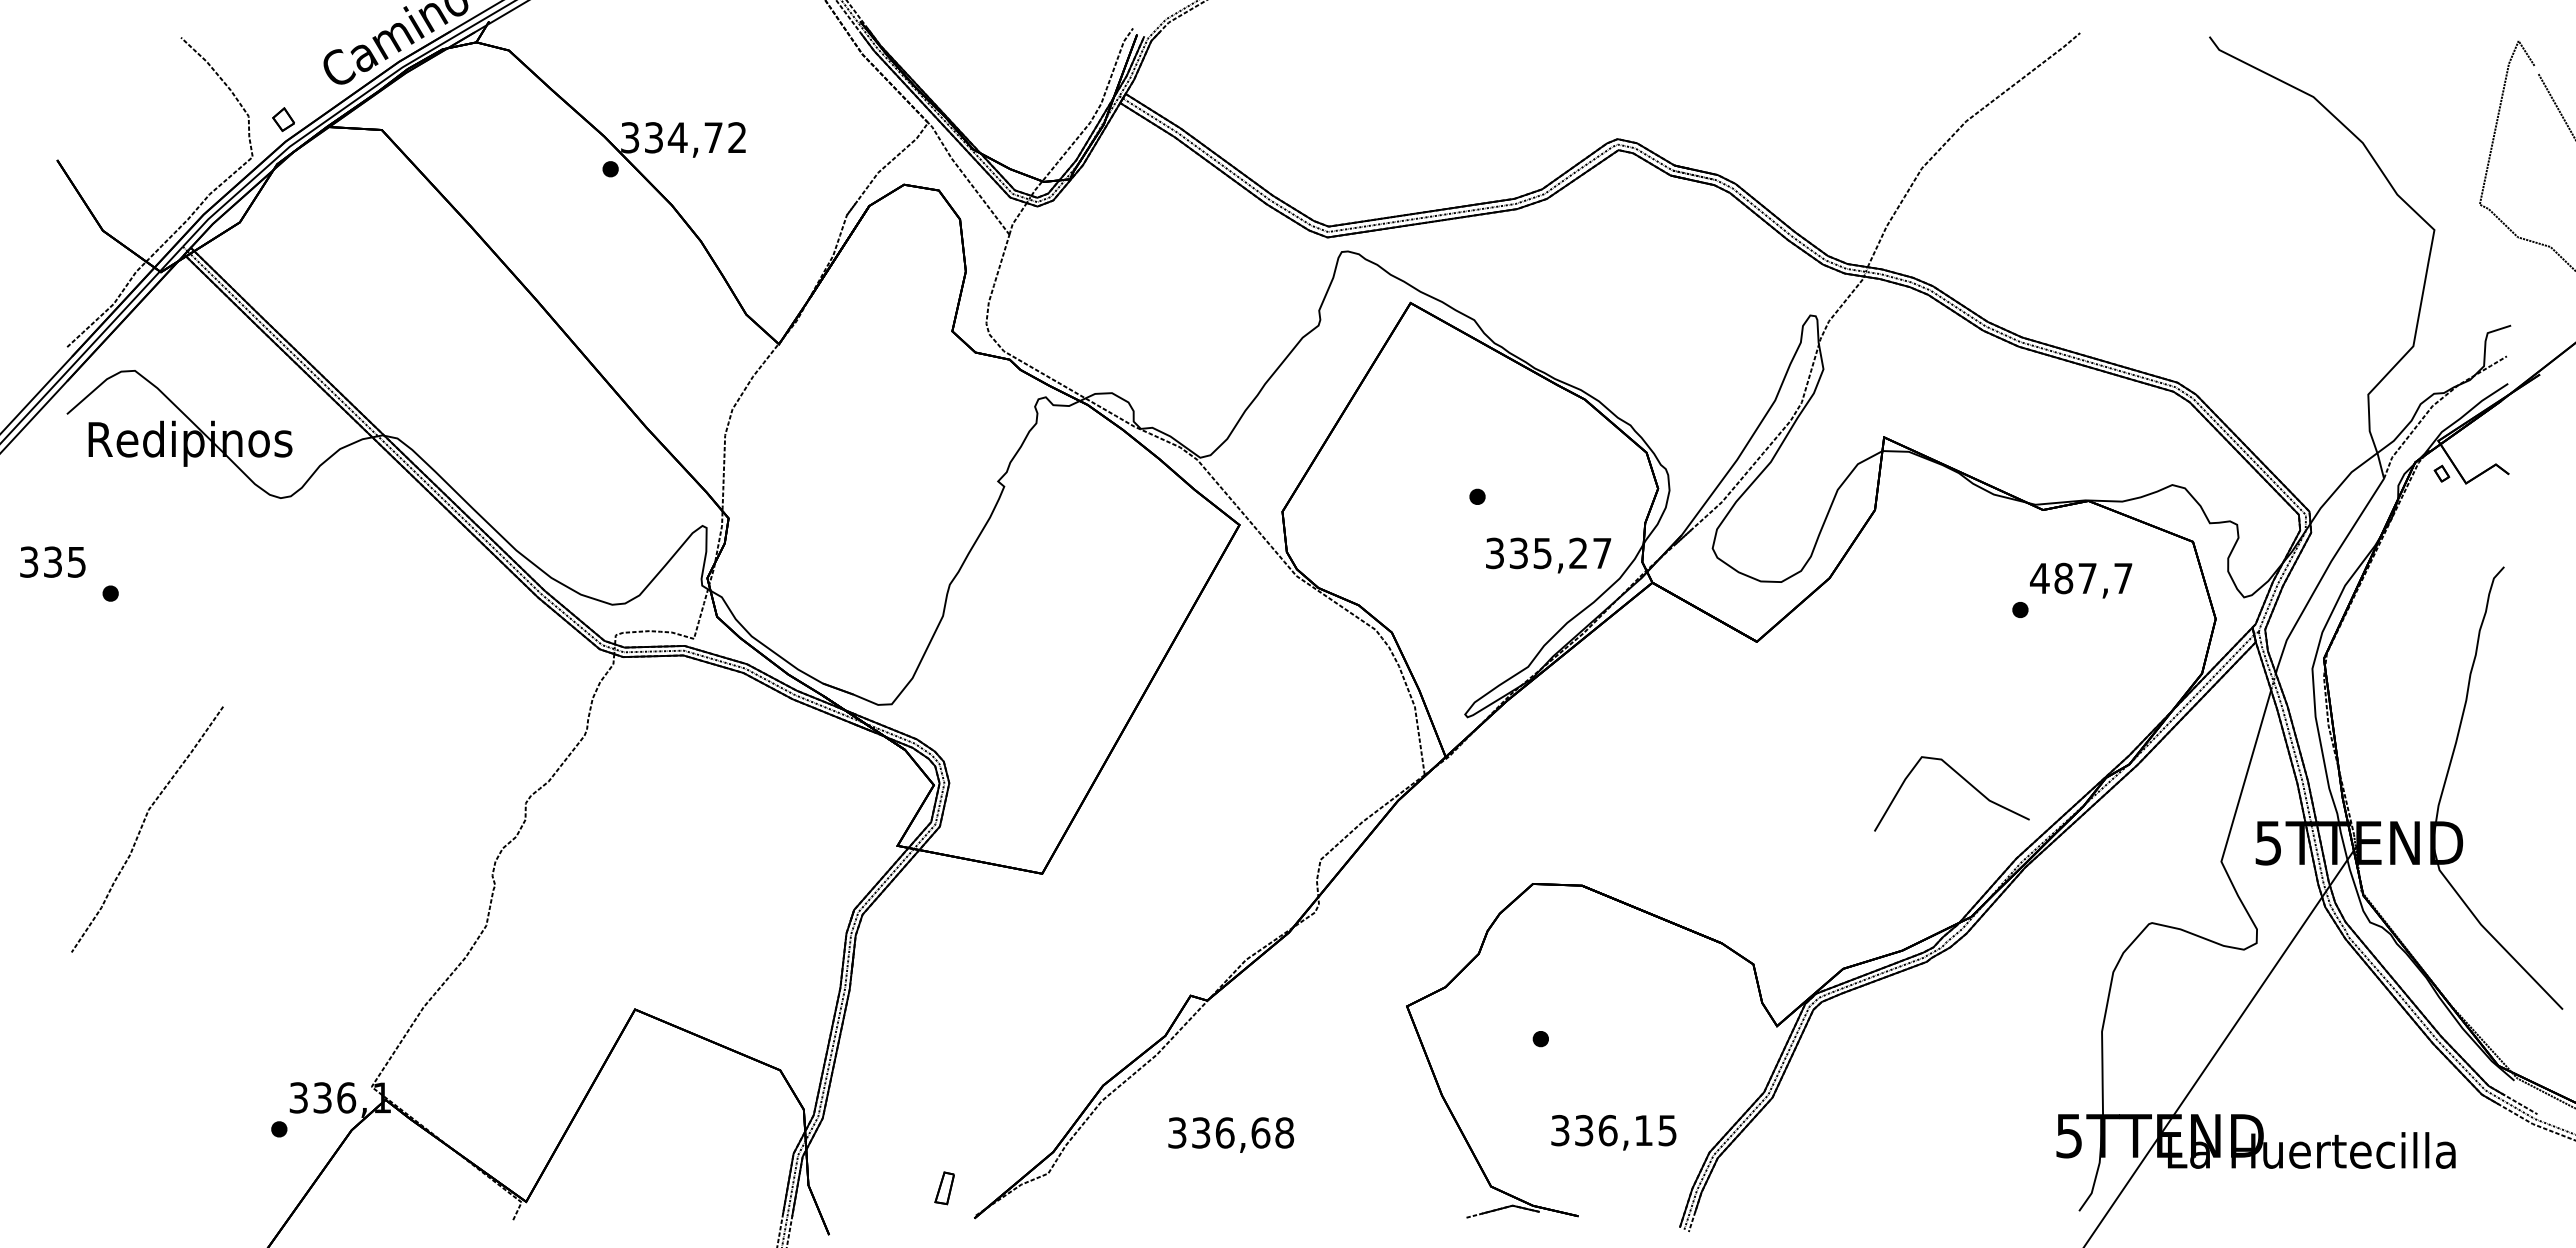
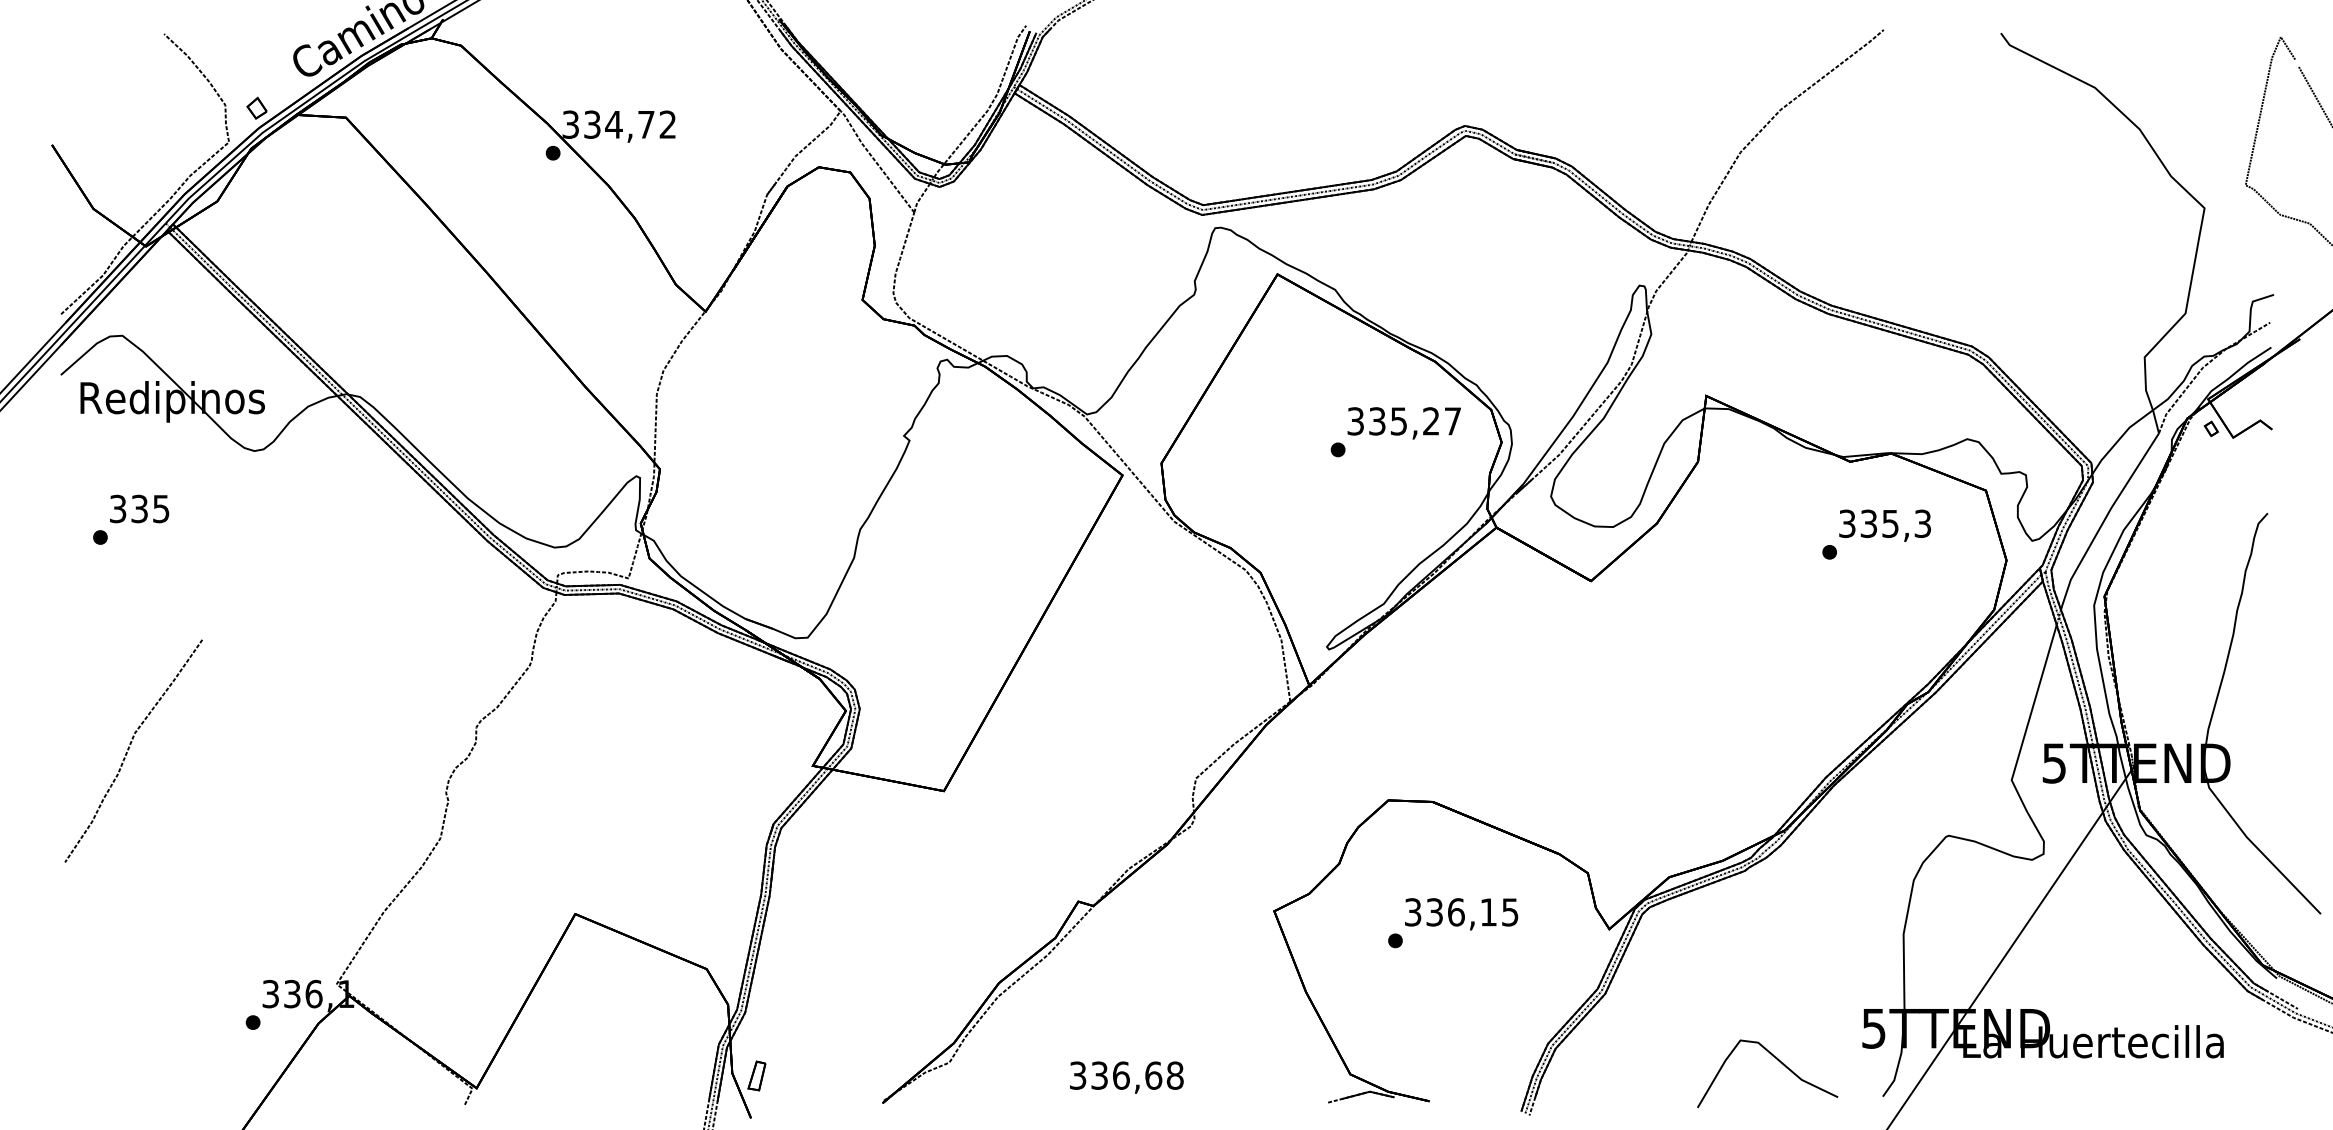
text: (1548, 555) -> (1404, 423), moved
text: (52, 561) -> (139, 508), moved
text: (2081, 578) -> (1885, 523), 487,7 -> 335,3
curve: (1960, 777) -> (1775, 1058), moved
text: (1613, 1132) -> (1461, 914), moved
text: (1231, 1134) -> (1127, 1077), moved
part: (944, 1188) -> (756, 1076), moved

